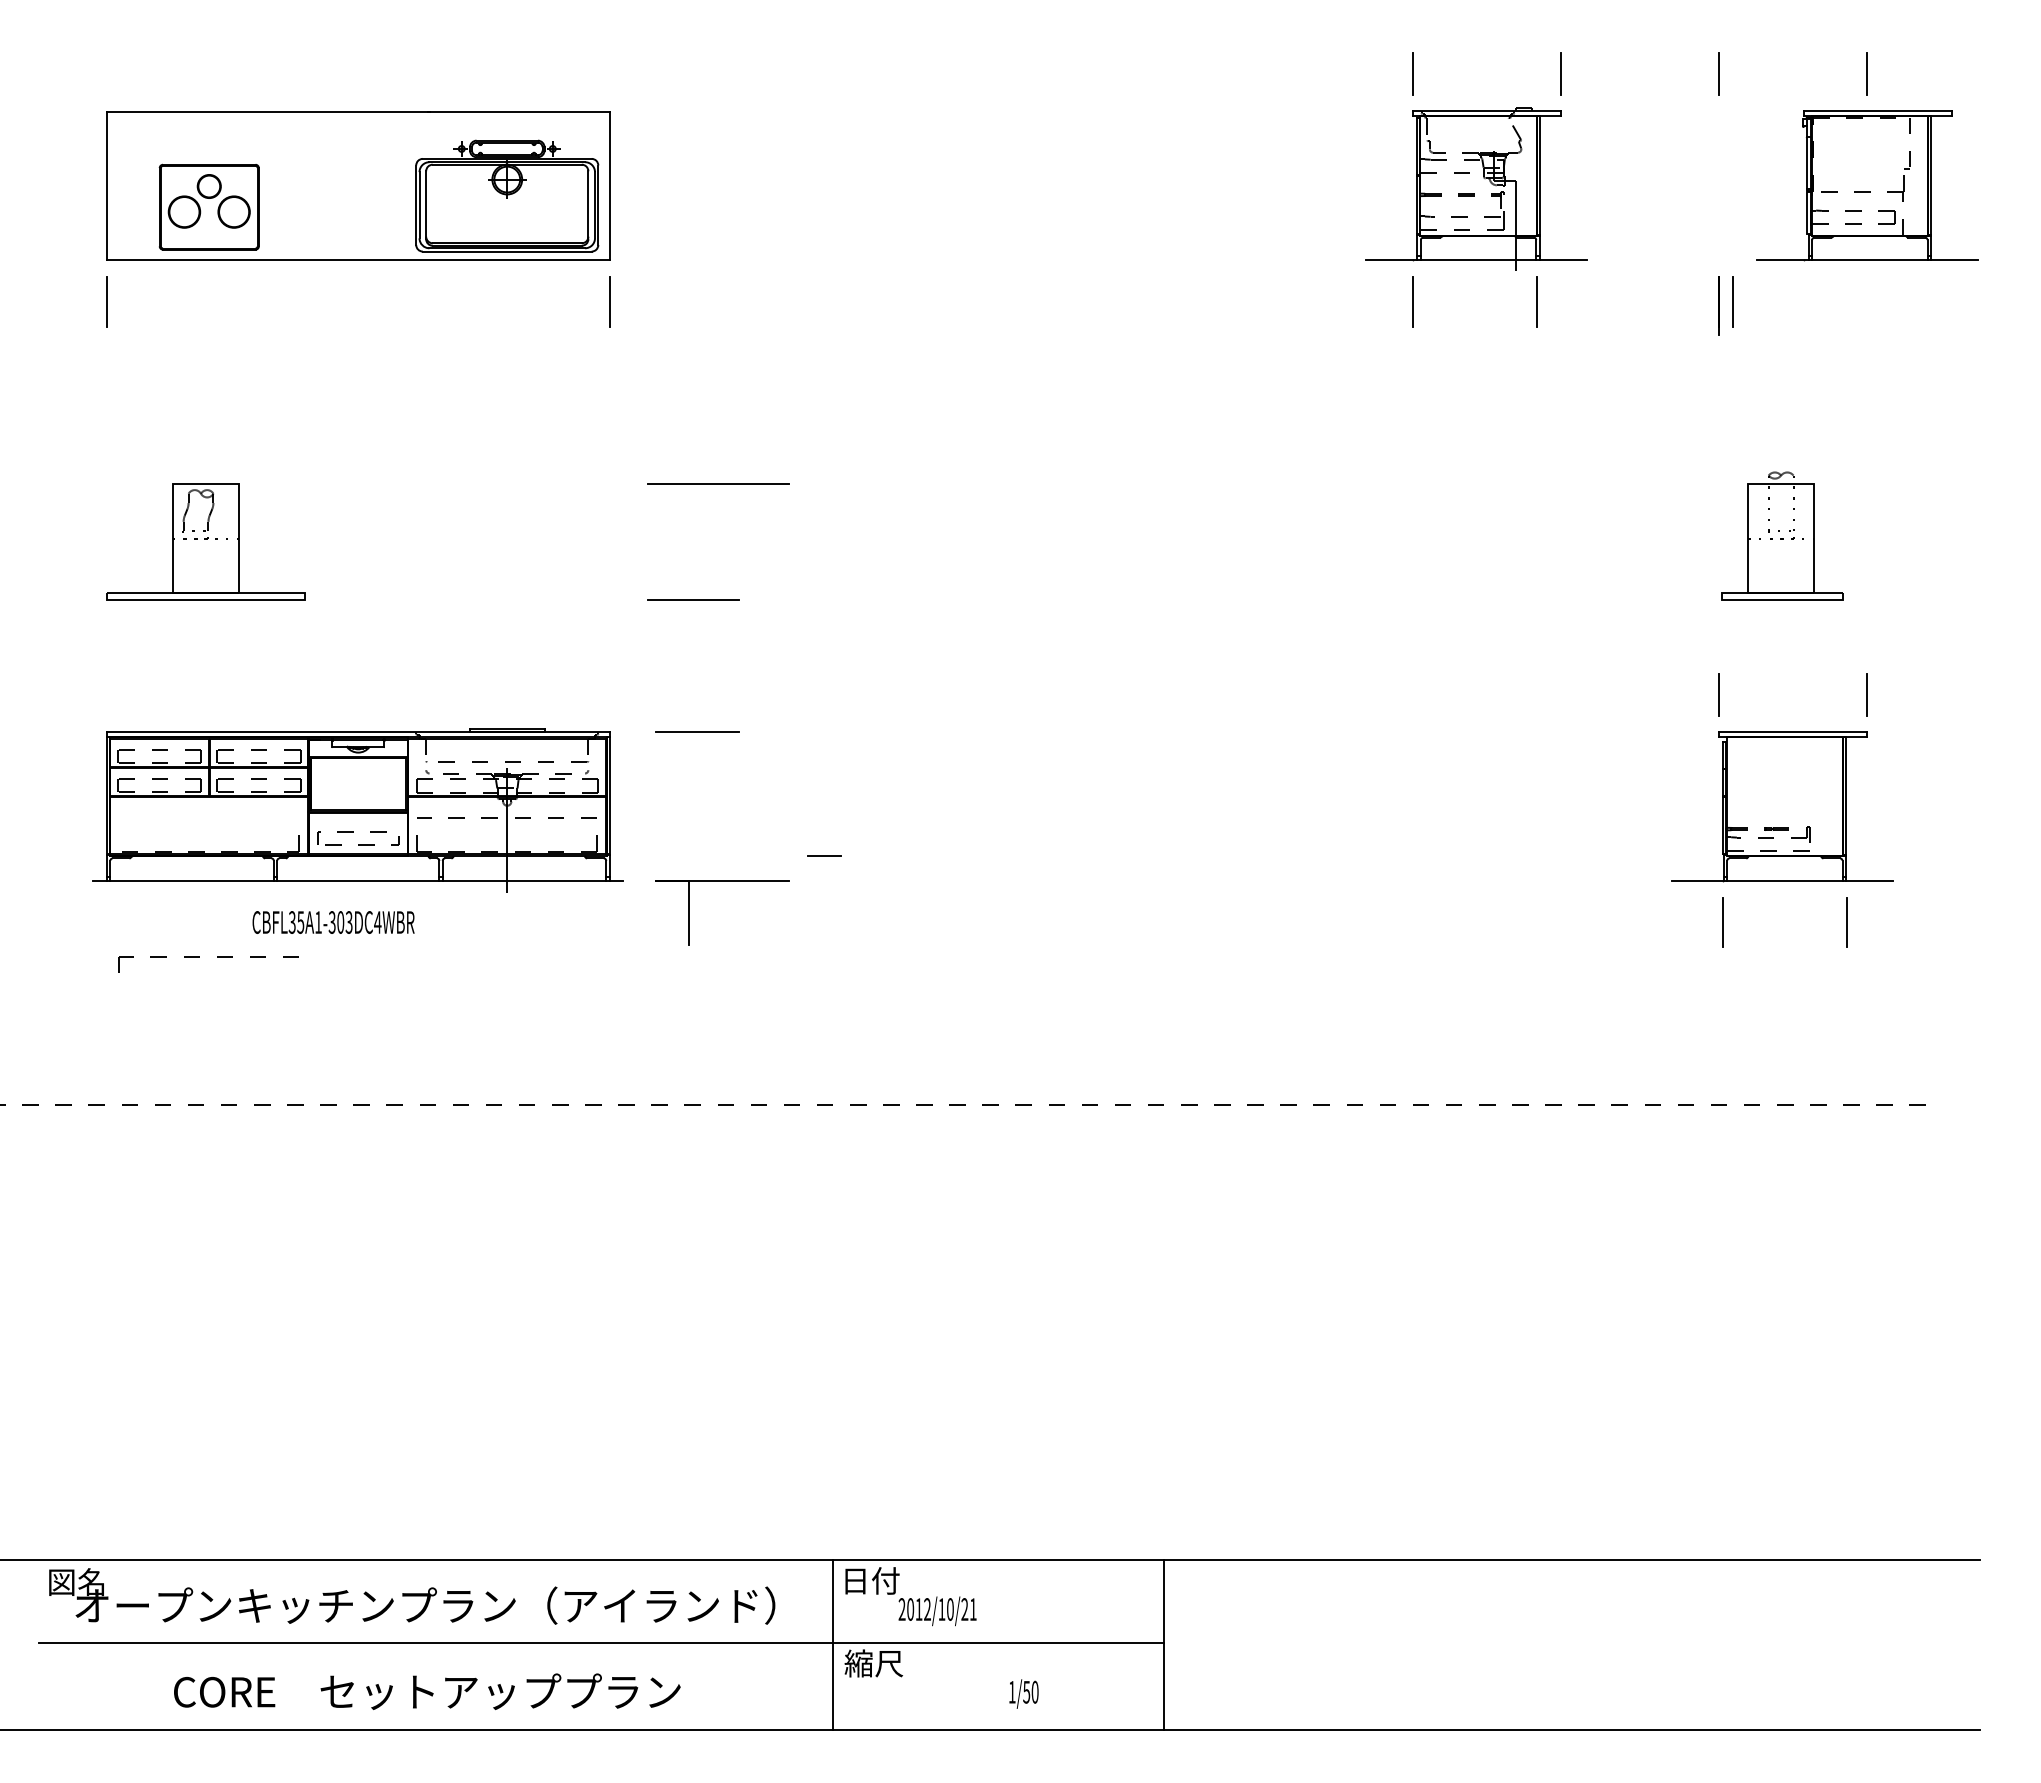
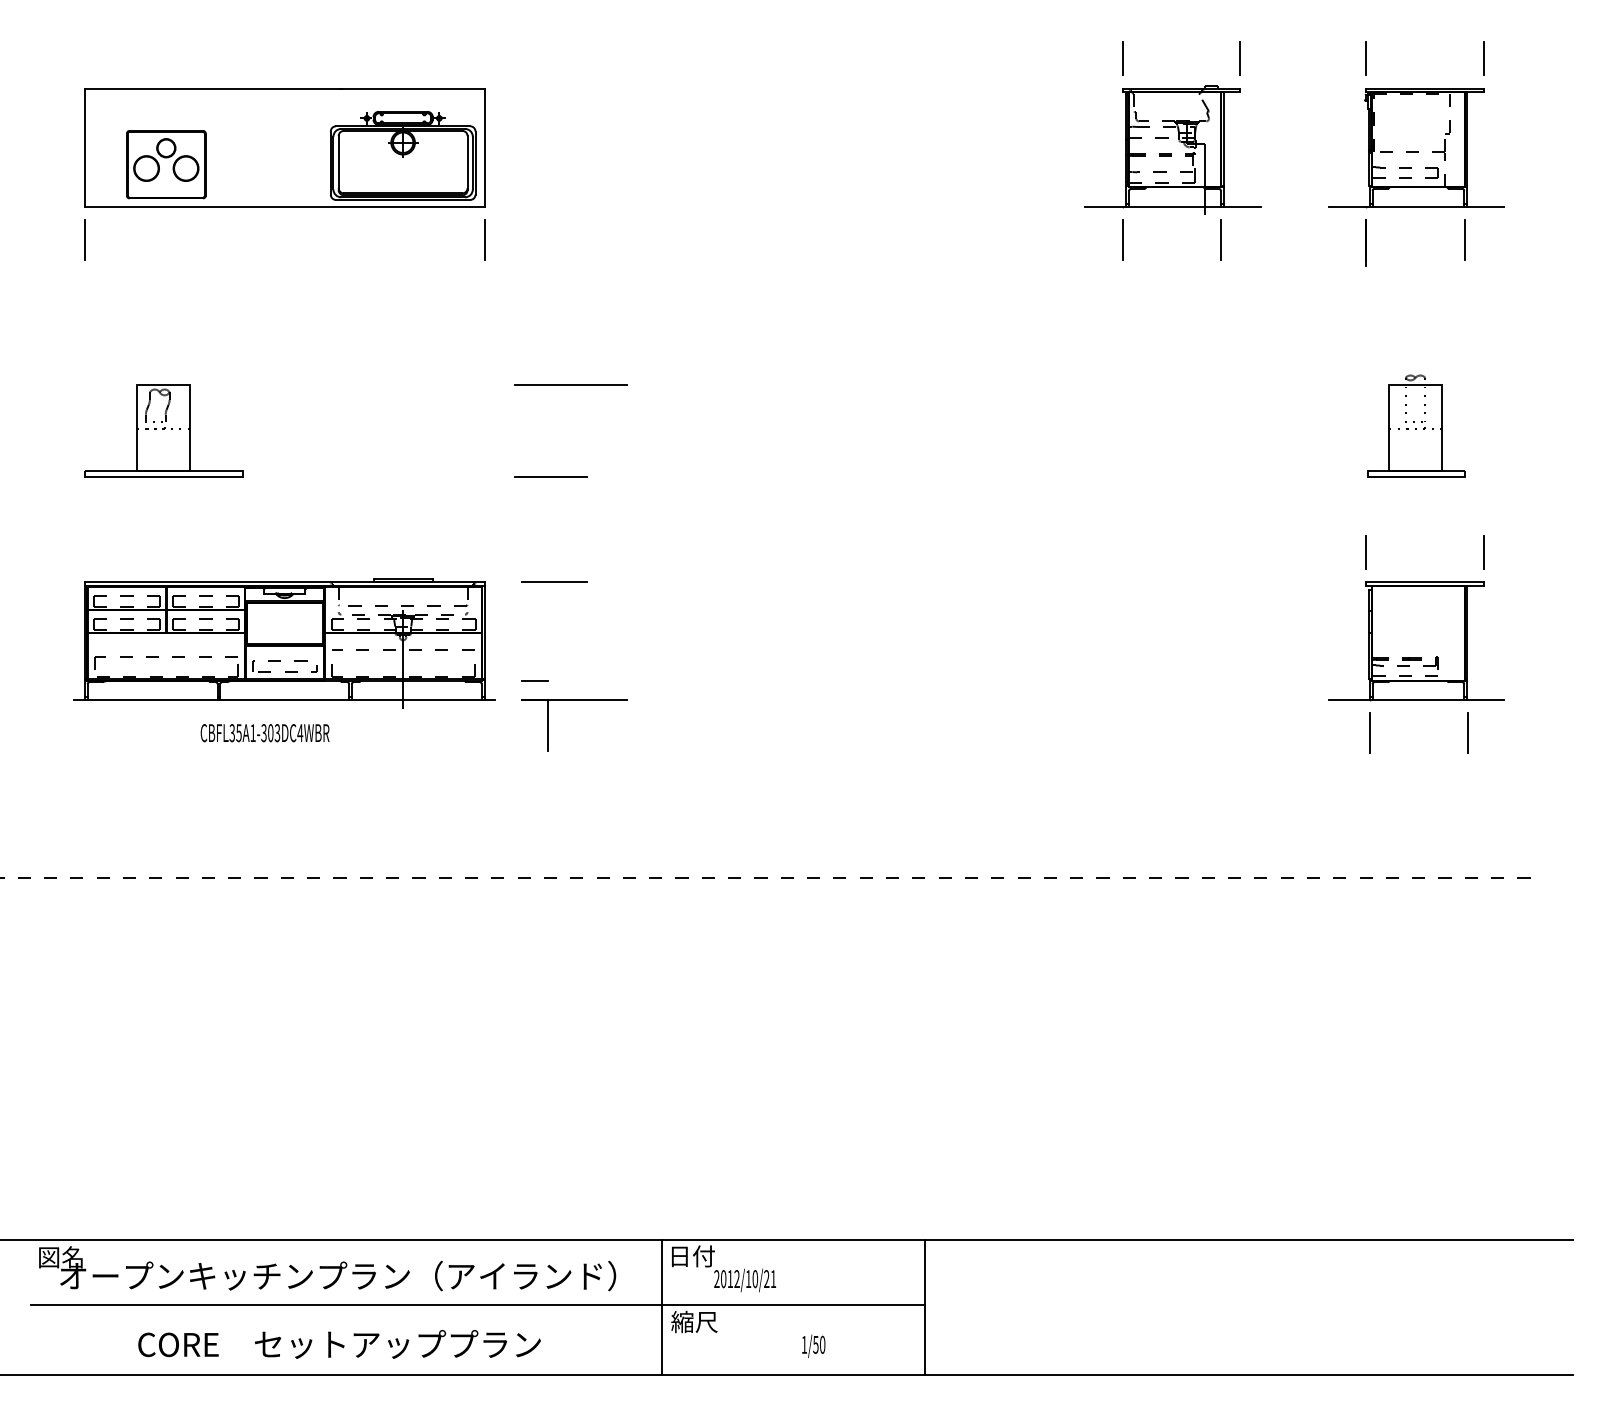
part: (1867, 185) -> (1416, 147), moved
line: (1732, 301) -> (1464, 239), moved
line: (824, 855) -> (534, 679), moved
part: (199, 957) -> (158, 657), moved

